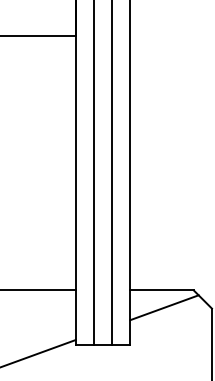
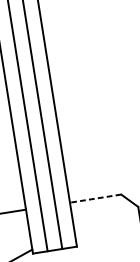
line: (162, 290) -> (95, 198), solid -> dashed
line: (164, 307) -> (99, 212), removed

